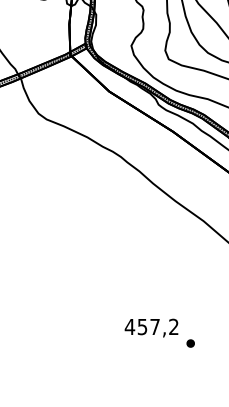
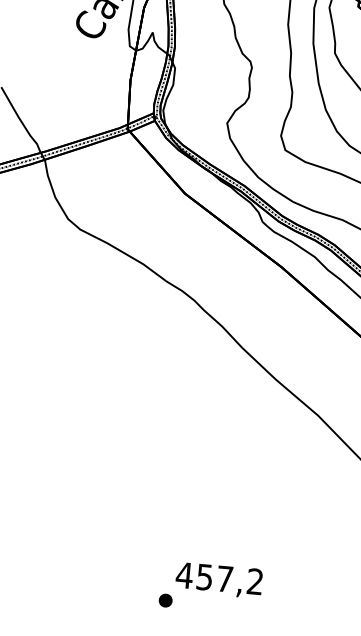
part: (190, 343) -> (165, 600), moved

